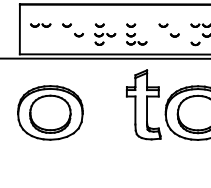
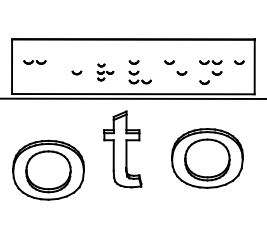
part: (66, 25) -> (63, 62), removed
part: (105, 34) -> (105, 72), size x0.7
part: (143, 104) -> (122, 149), moved
part: (50, 112) -> (48, 169), moved

